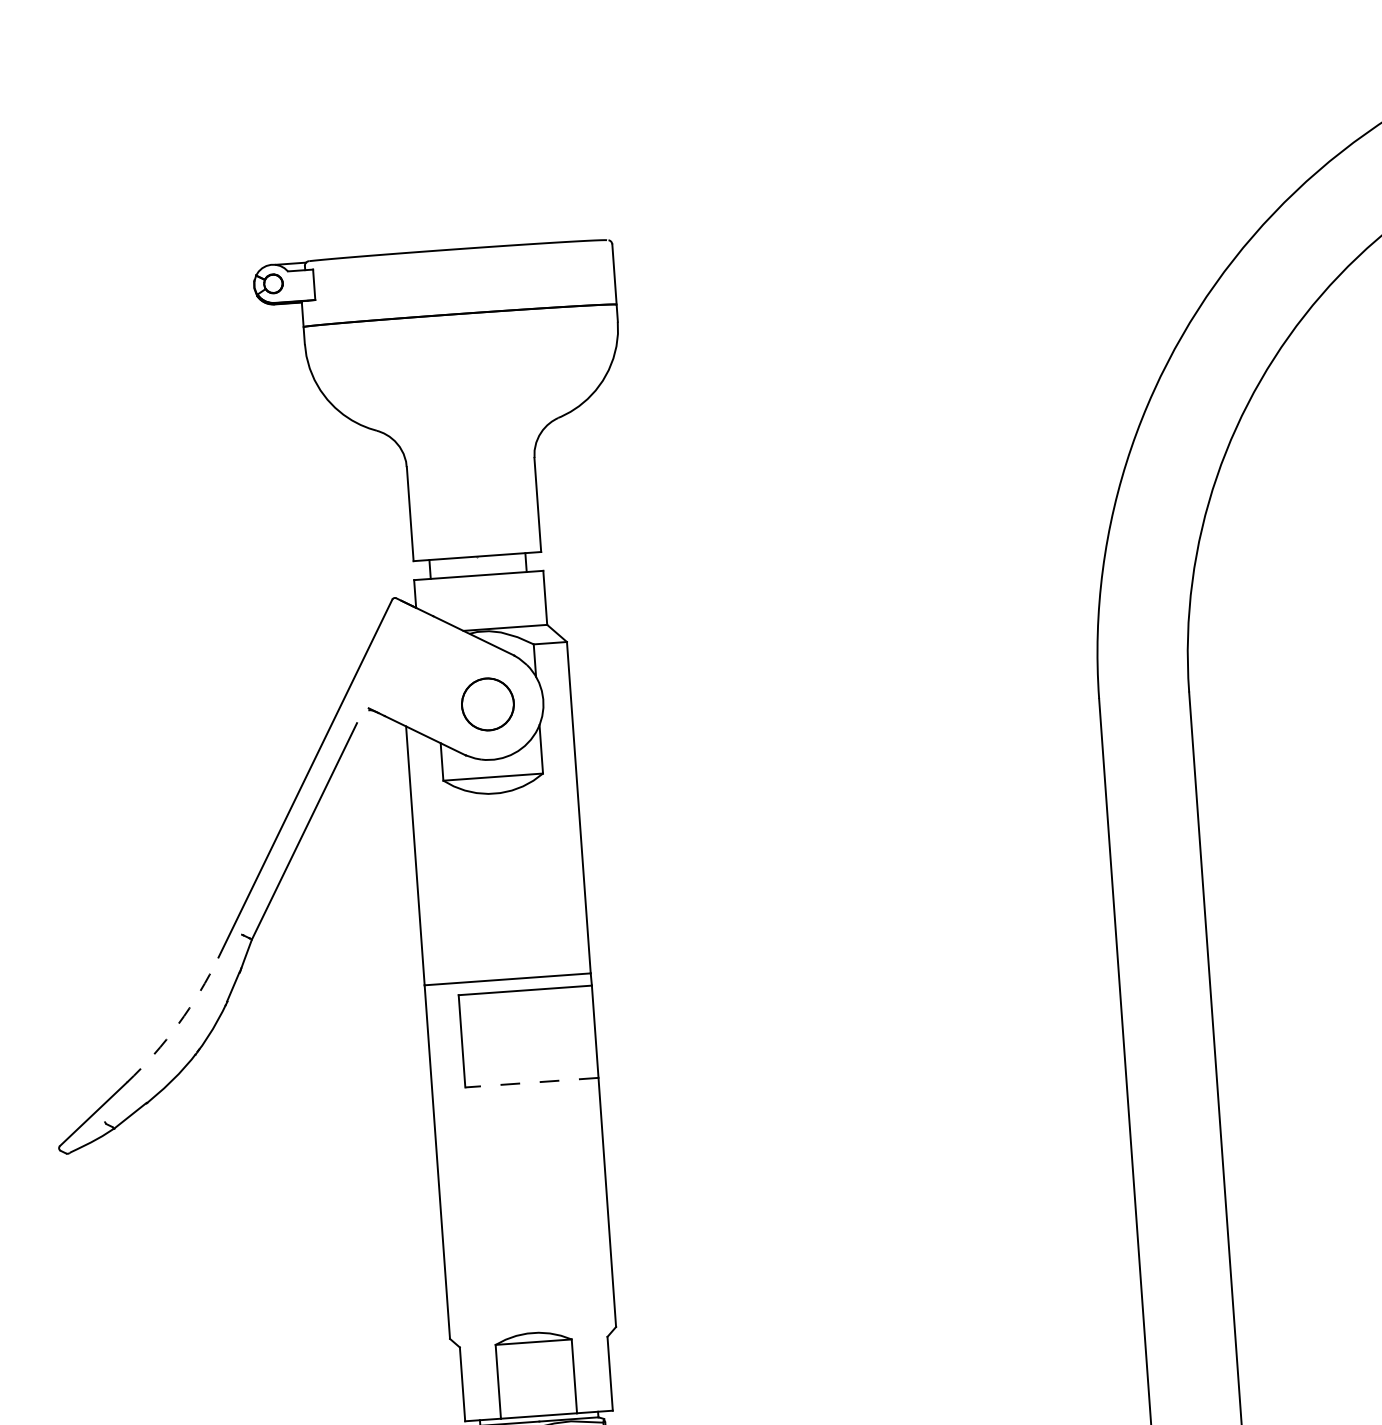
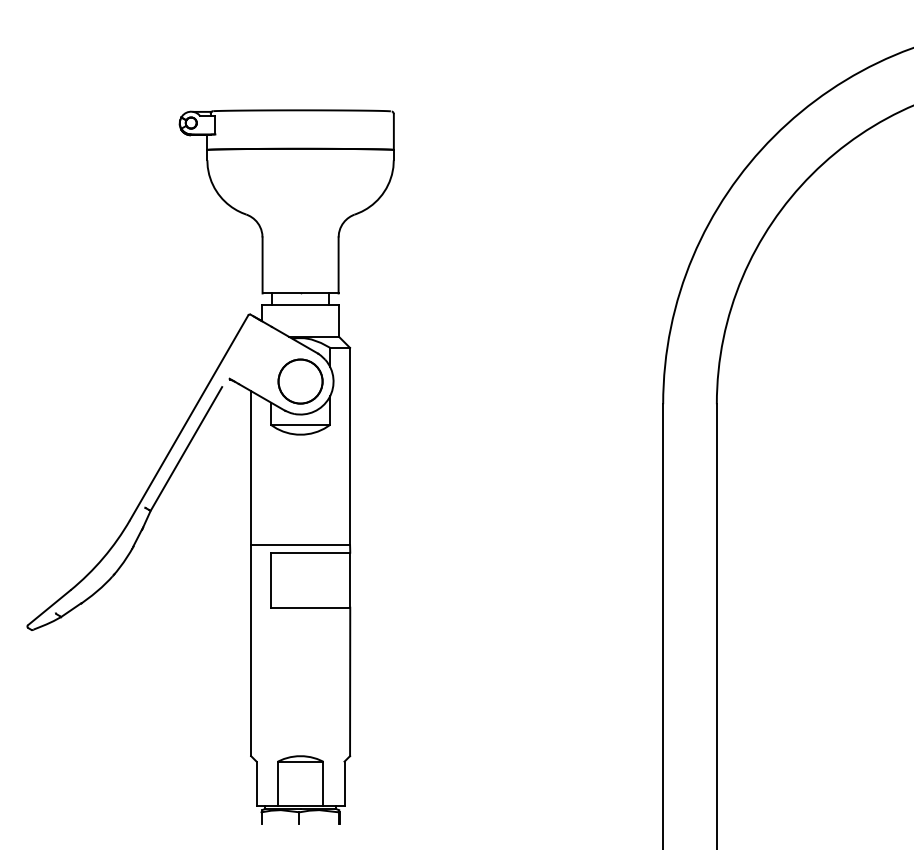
circle: (487, 704) -> (300, 381), size x1.43
arc: (178, 1023) -> (103, 557), dashed -> solid
line: (531, 1082) -> (310, 607), dashed -> solid

